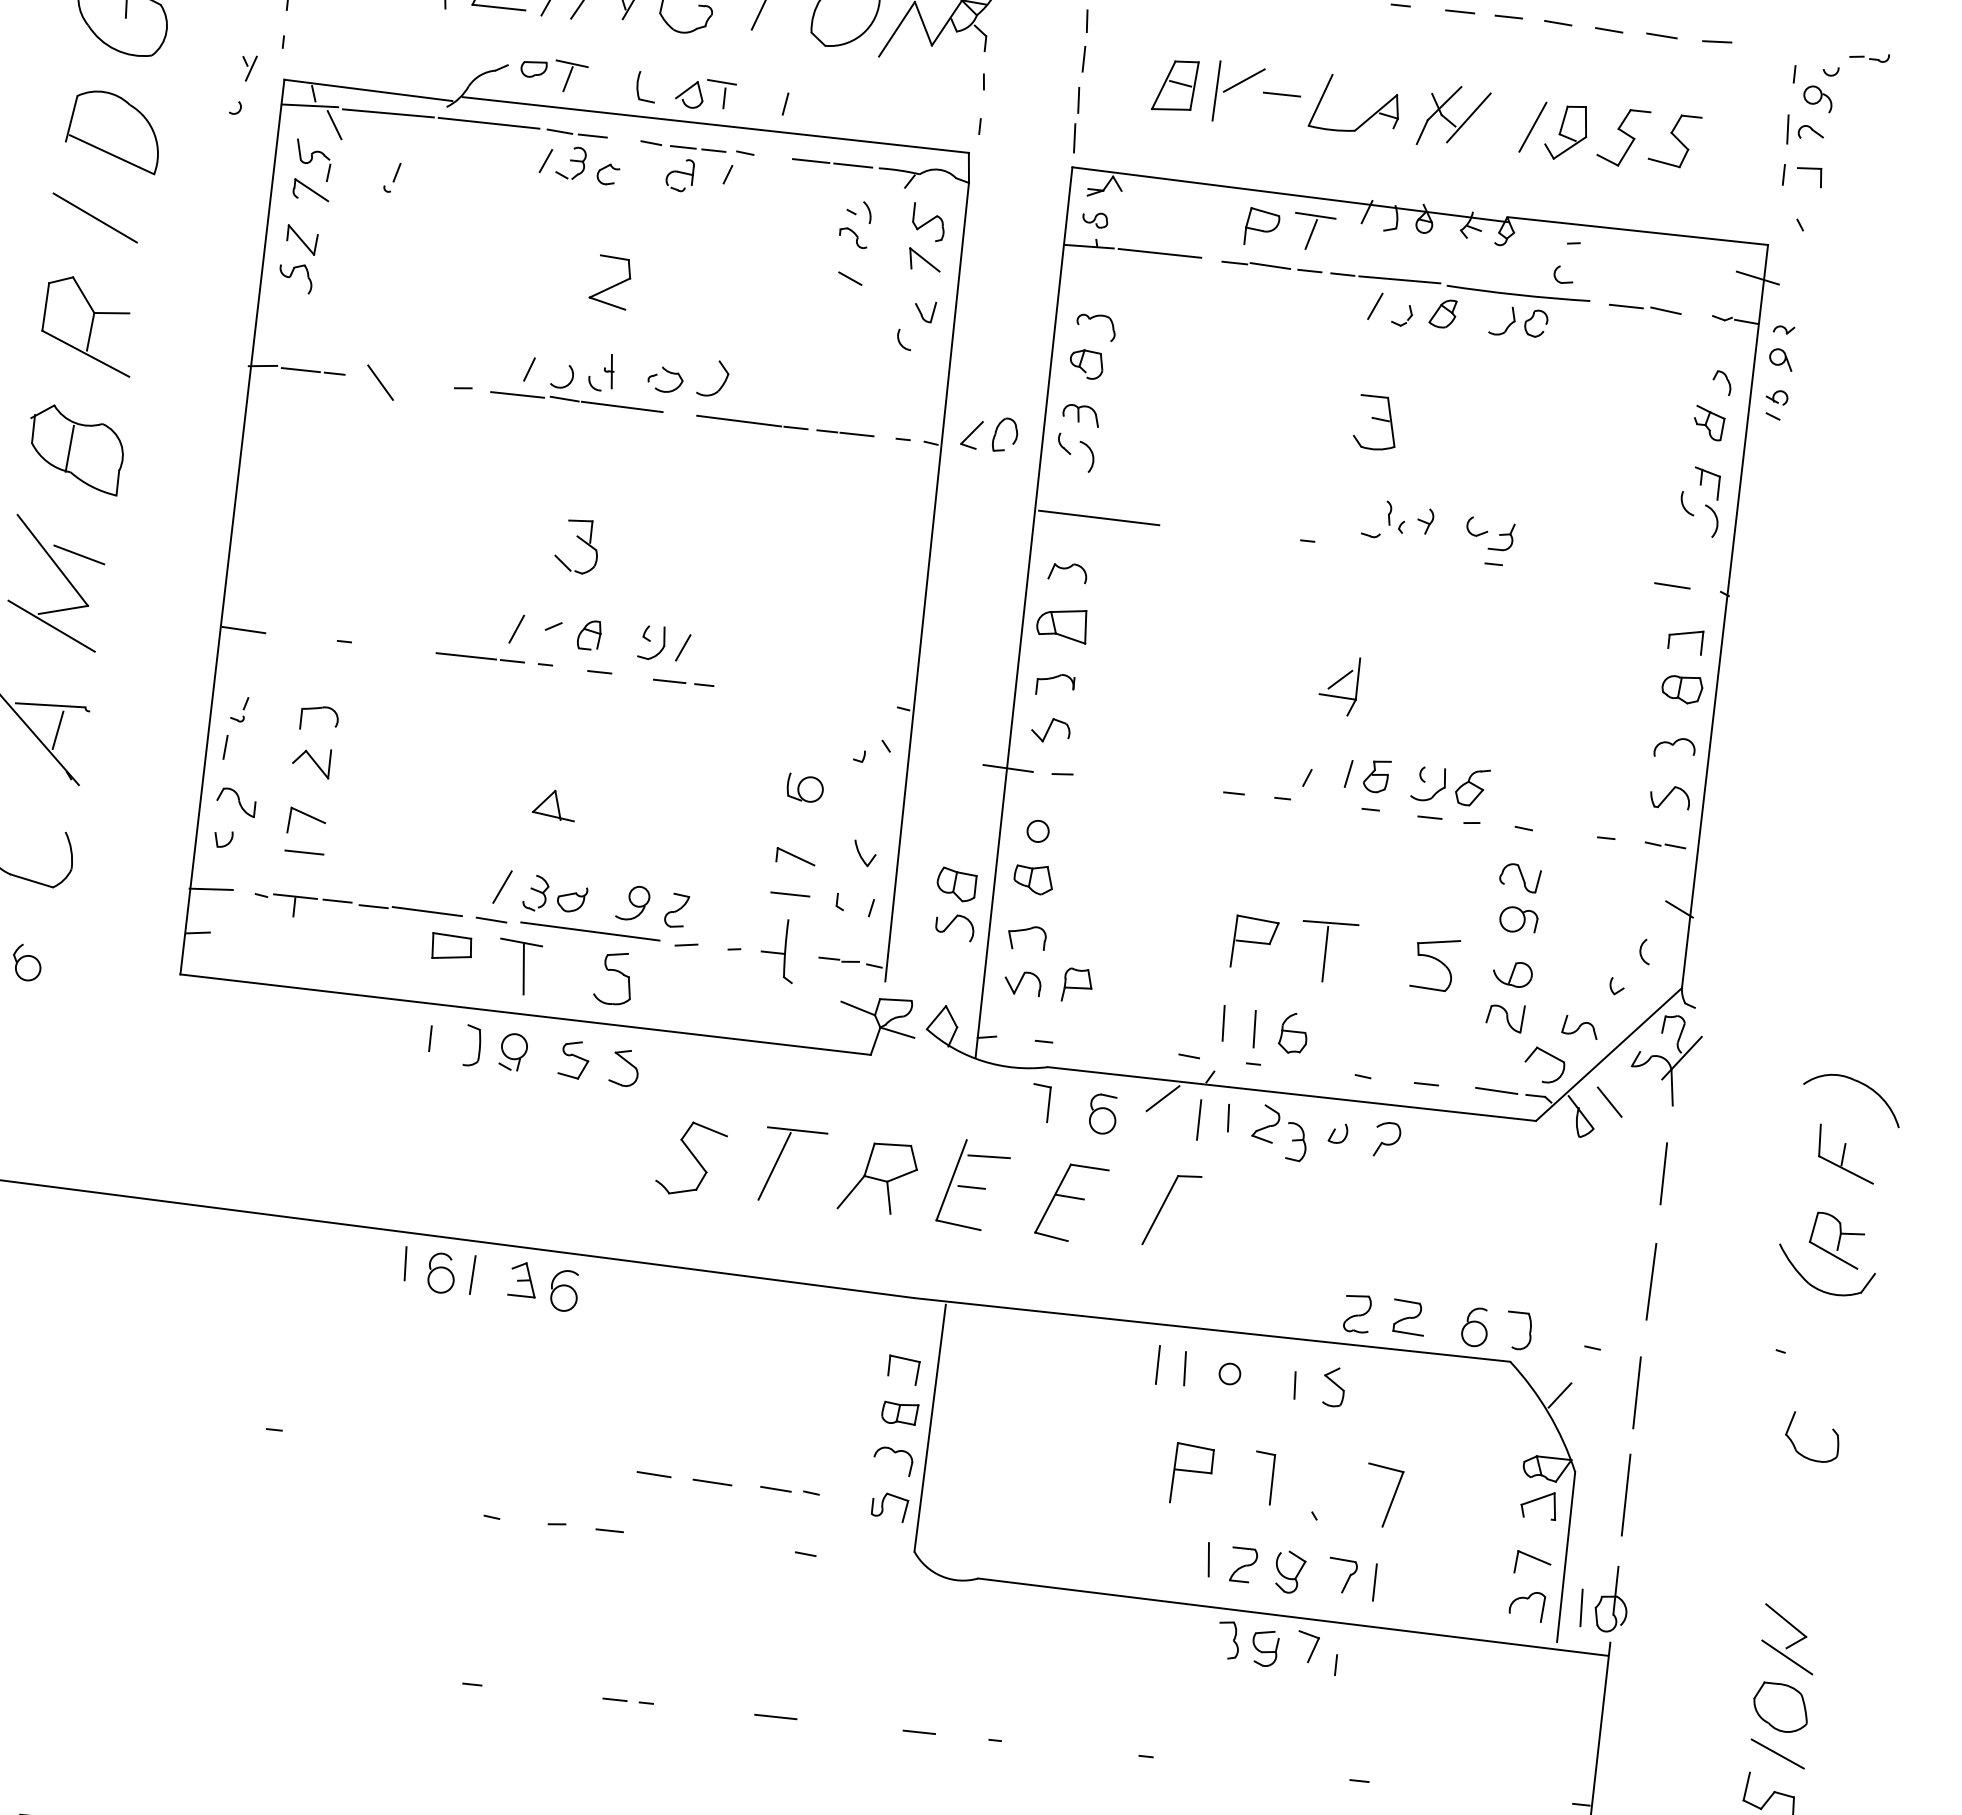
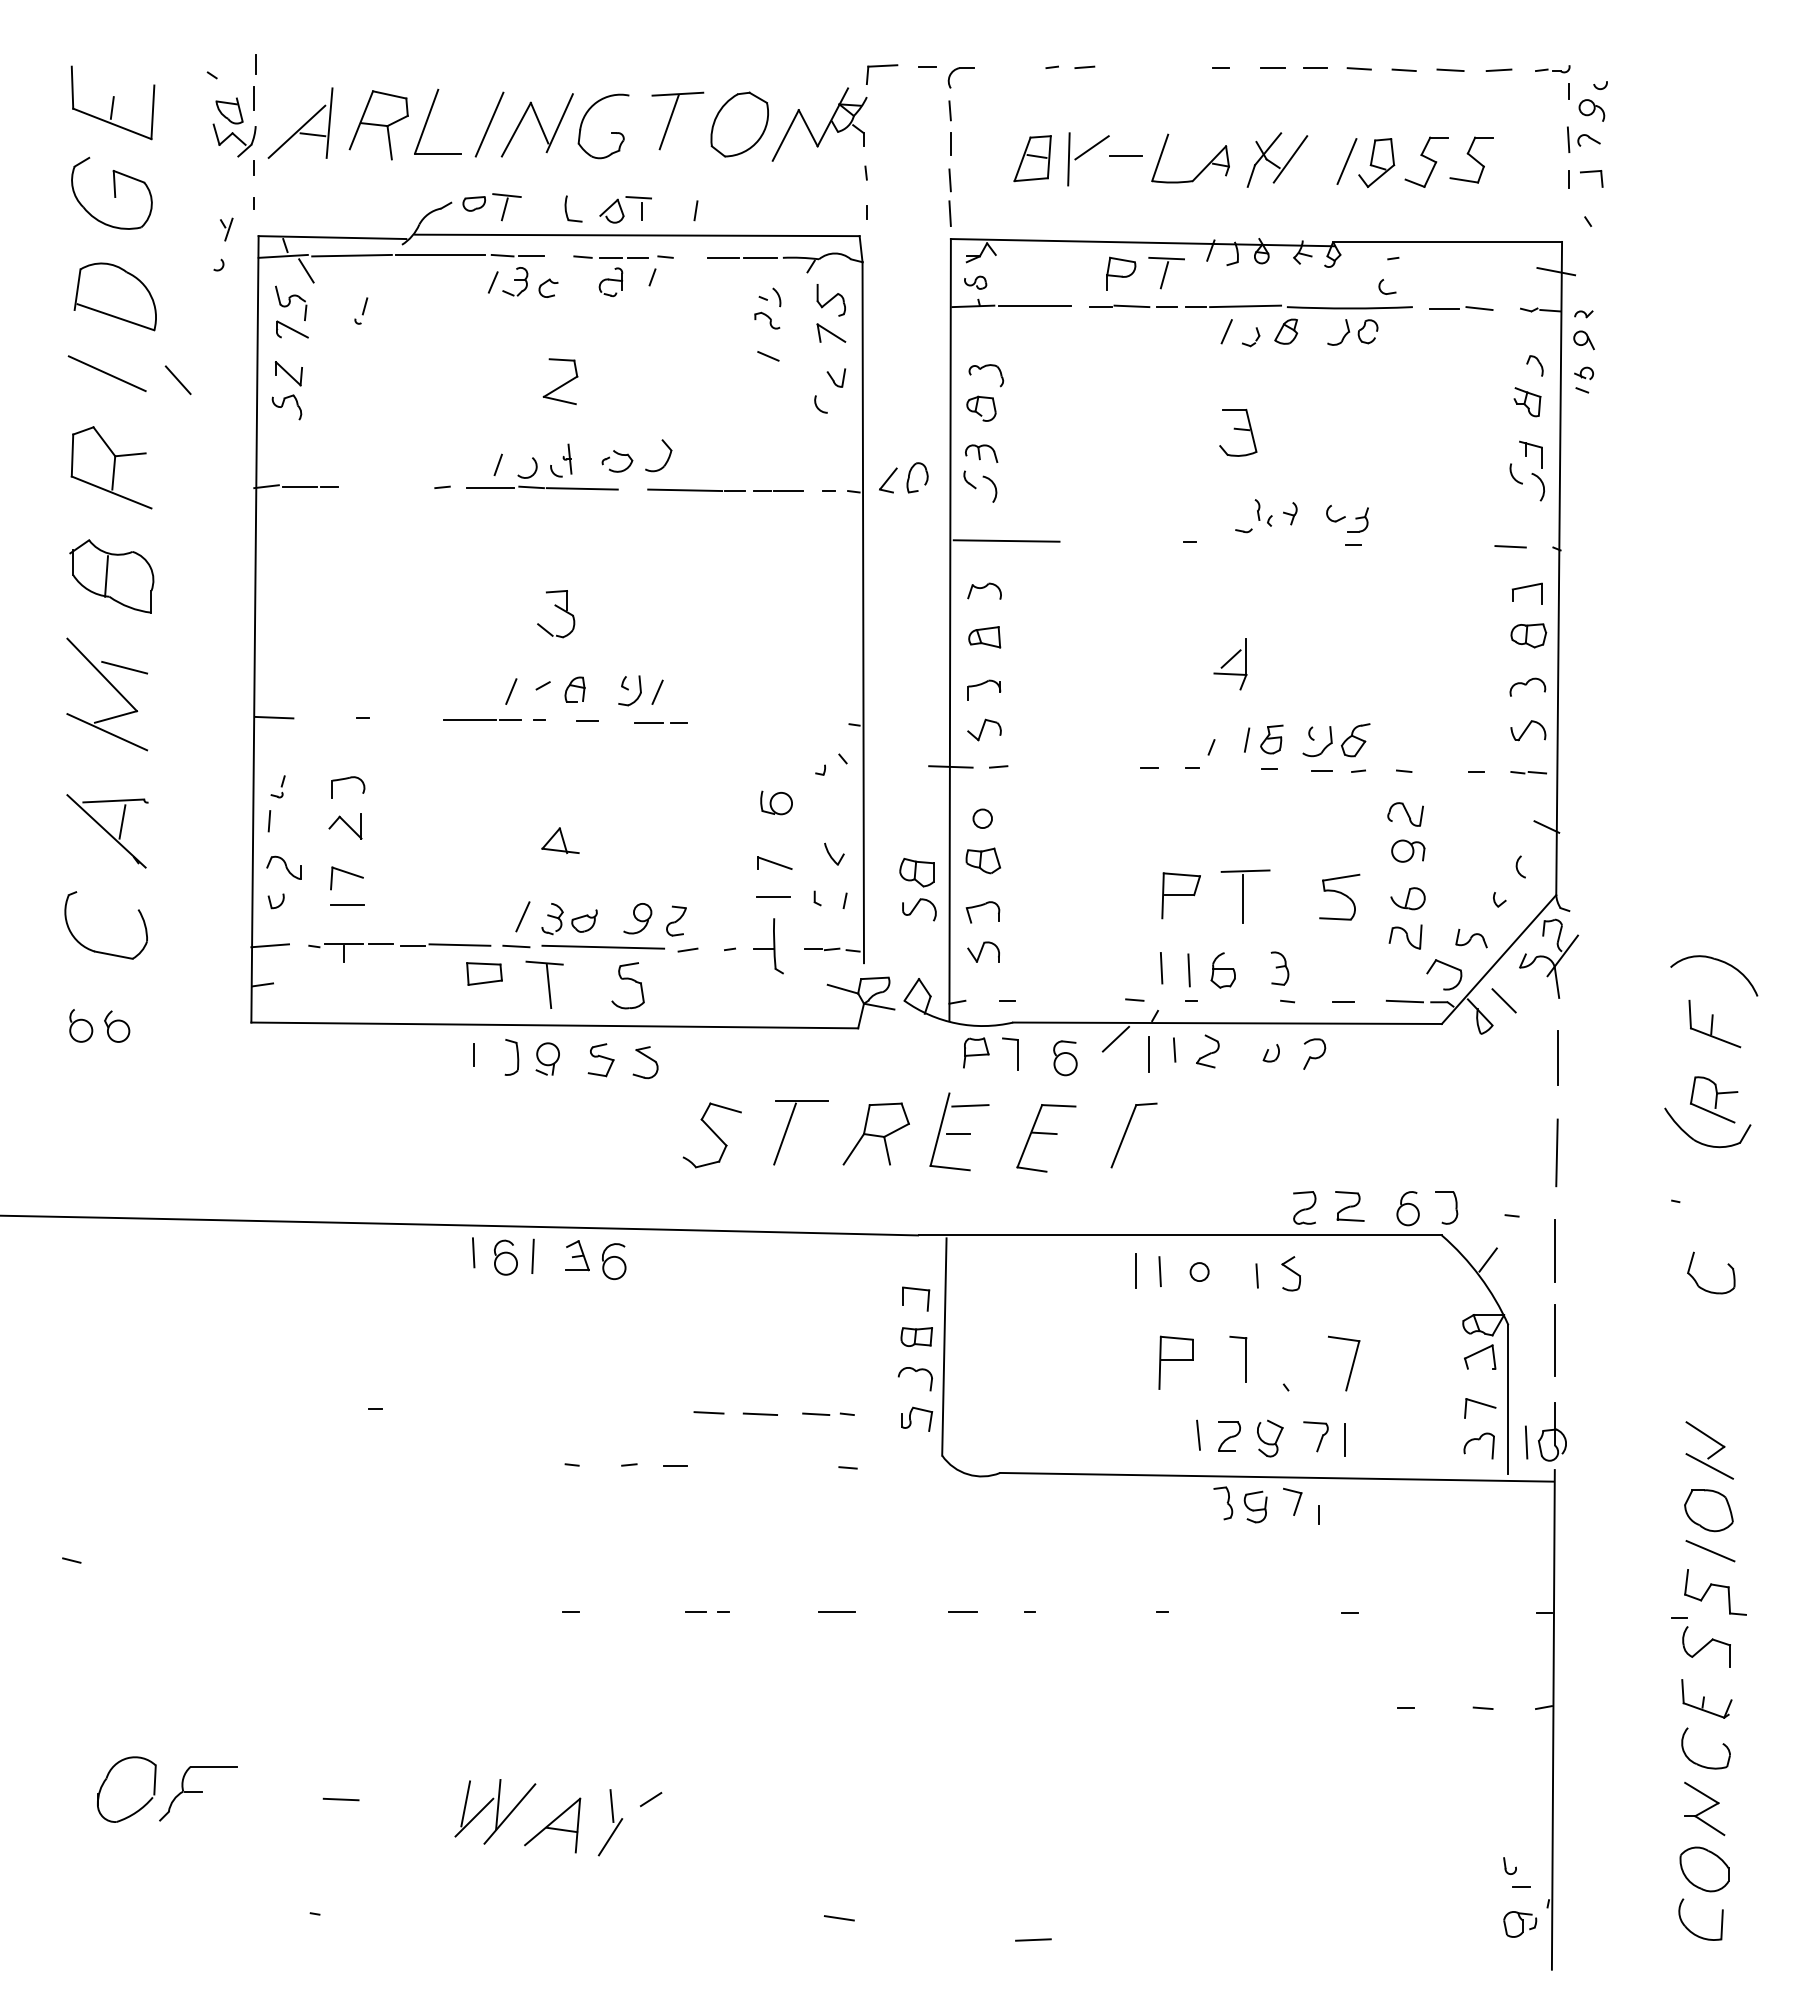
part: (1869, 57) -> (1552, 69), moved
line: (379, 382) -> (177, 380), moved
part: (1062, 625) -> (984, 637), size x0.71
part: (1077, 985) -> (976, 1052), moved
part: (1296, 1141) -> (1279, 968), moved

